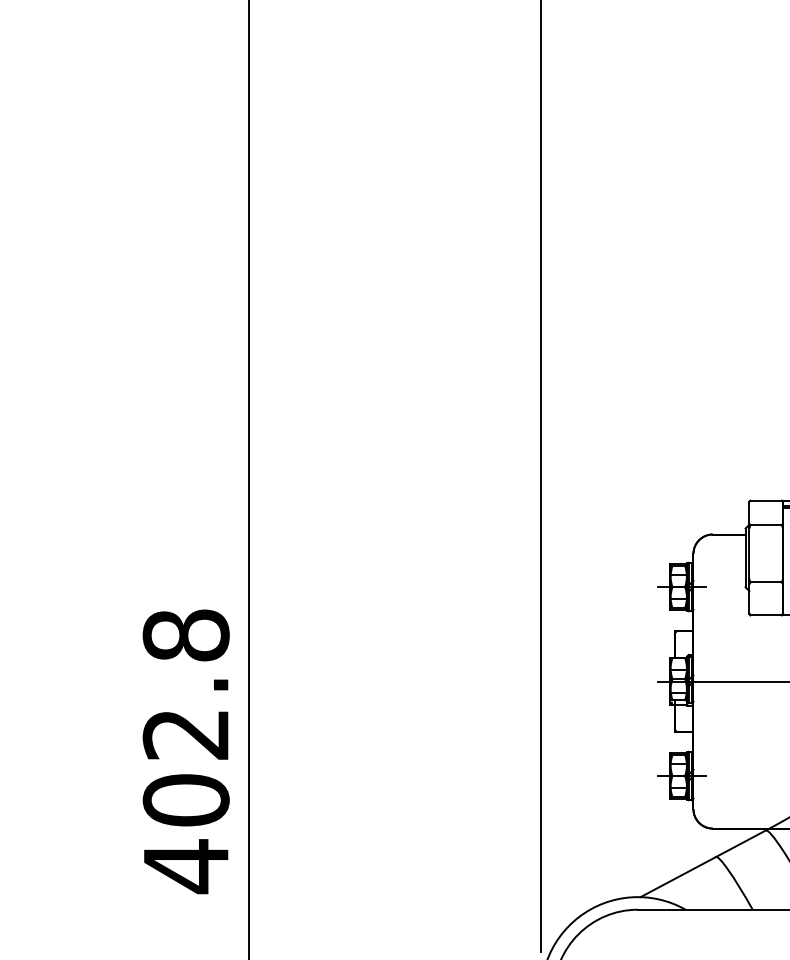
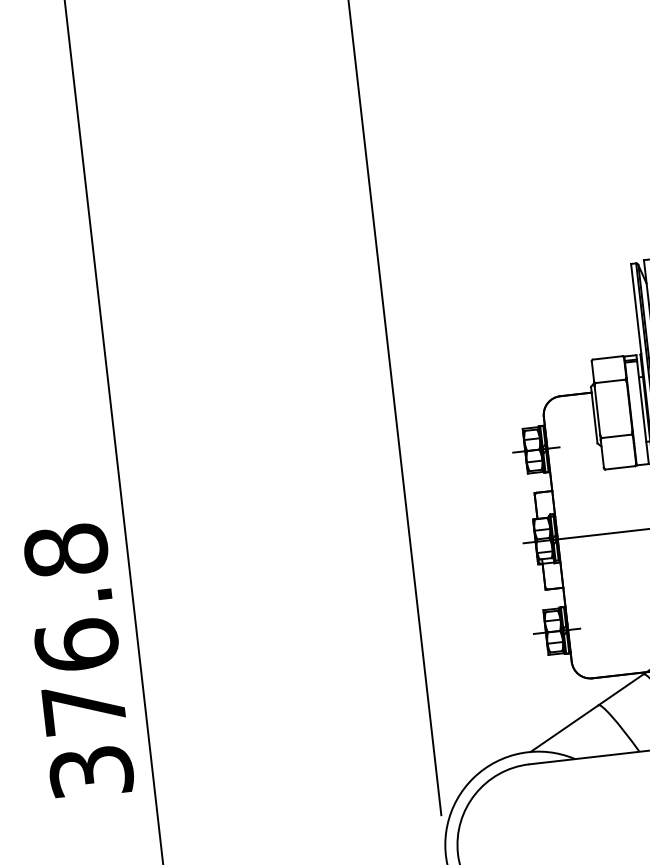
text: (185, 800) -> (83, 709), 402.8 -> 376.8

